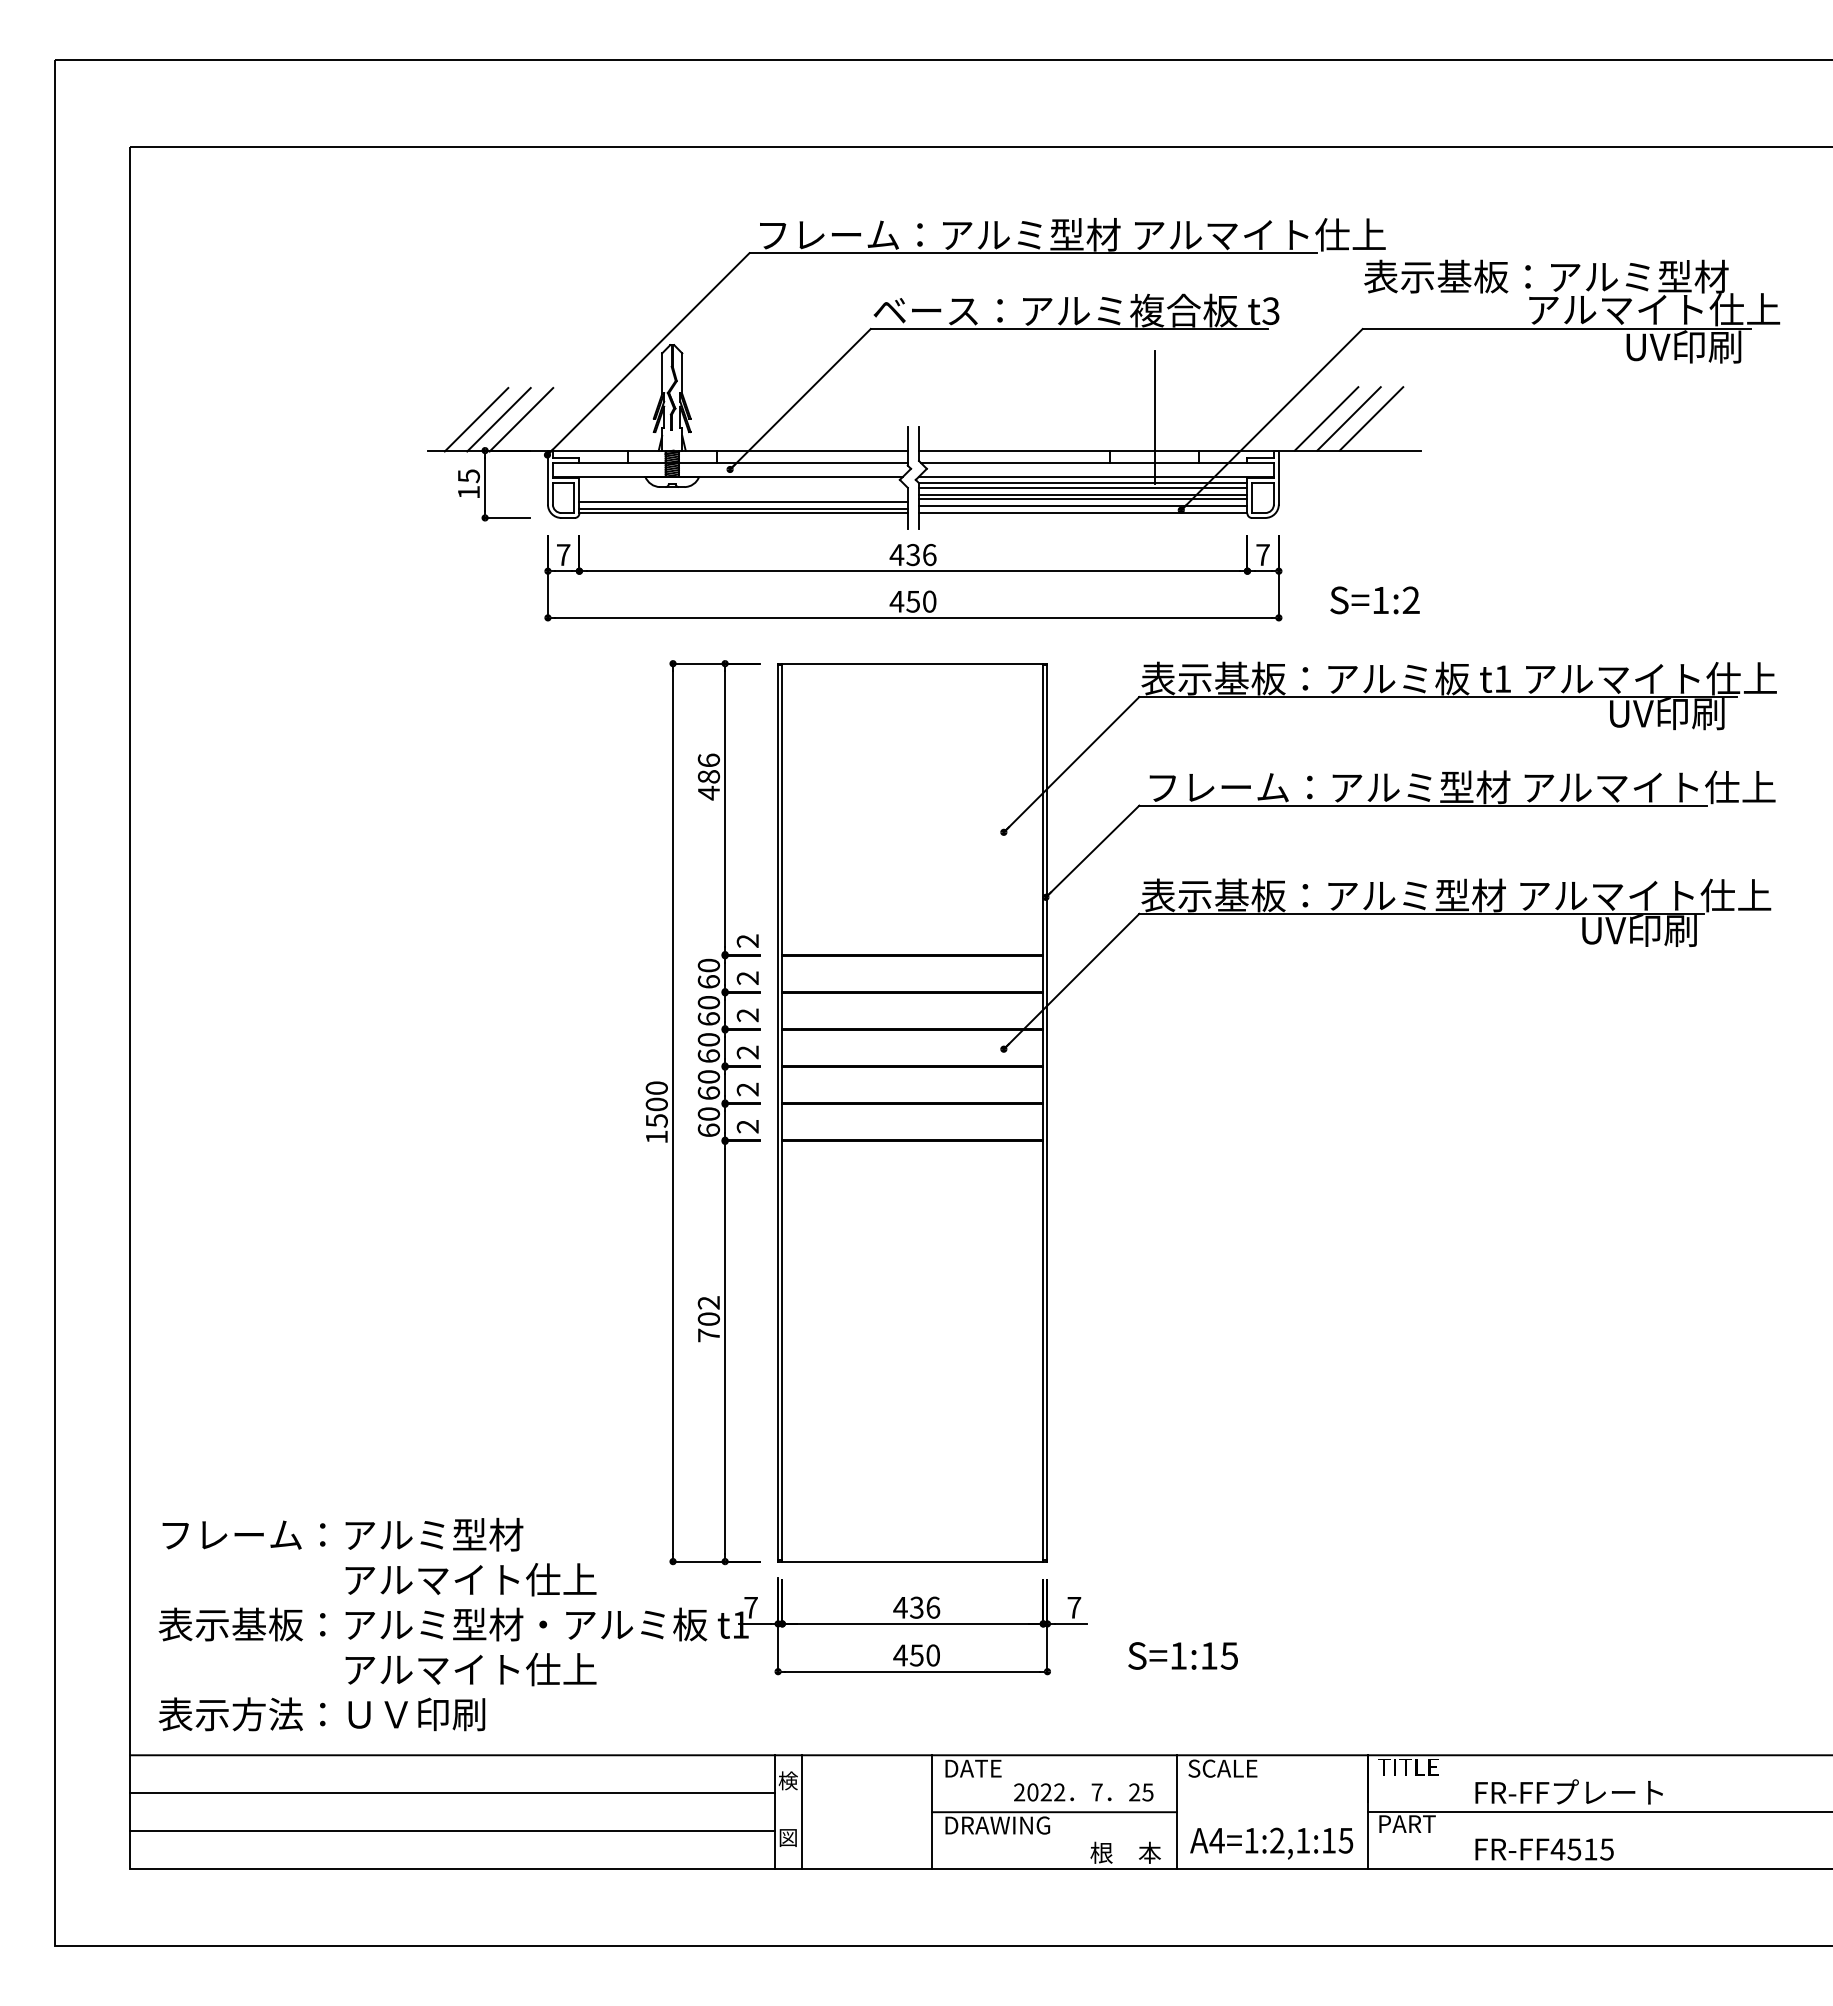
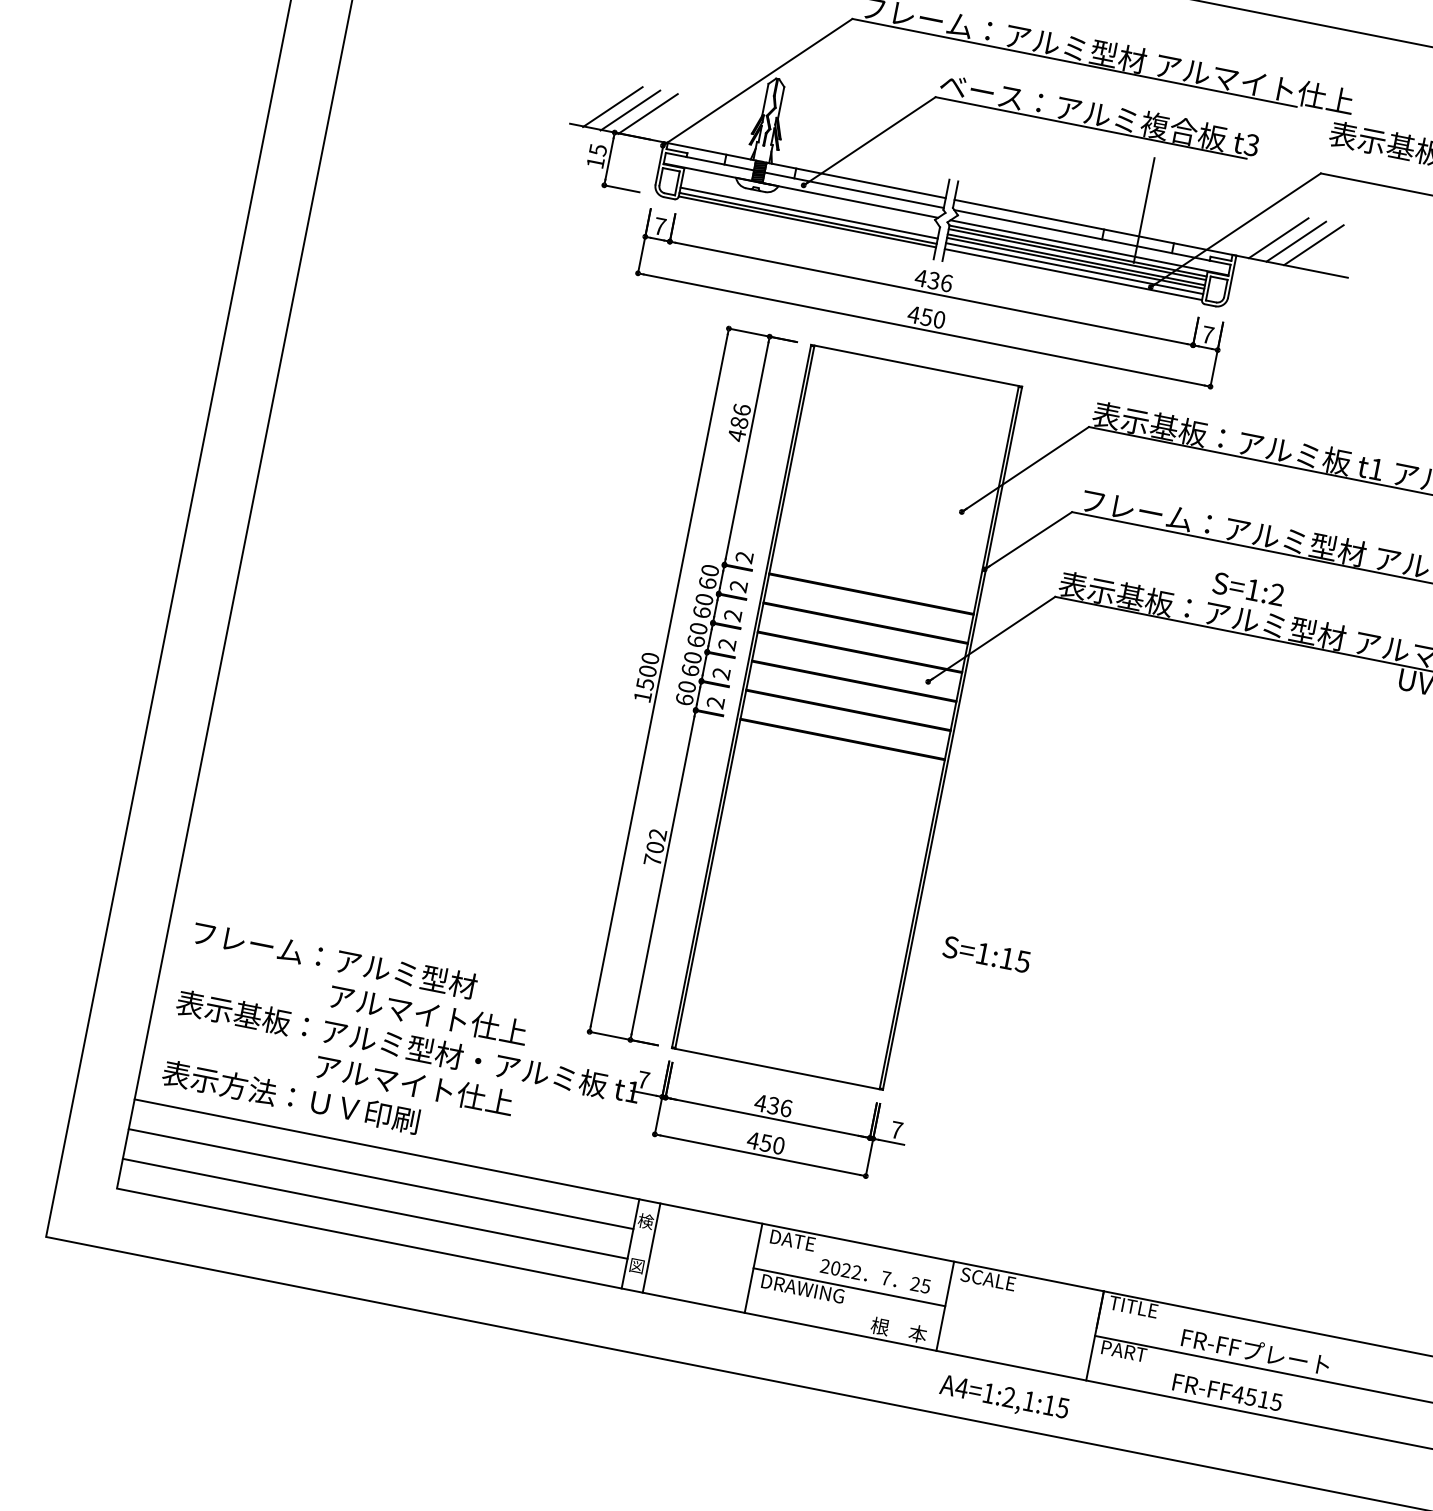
text: (1374, 600) -> (1248, 589), moved
text: (1182, 1655) -> (986, 954), moved
text: (1271, 1843) -> (1004, 1398), moved

